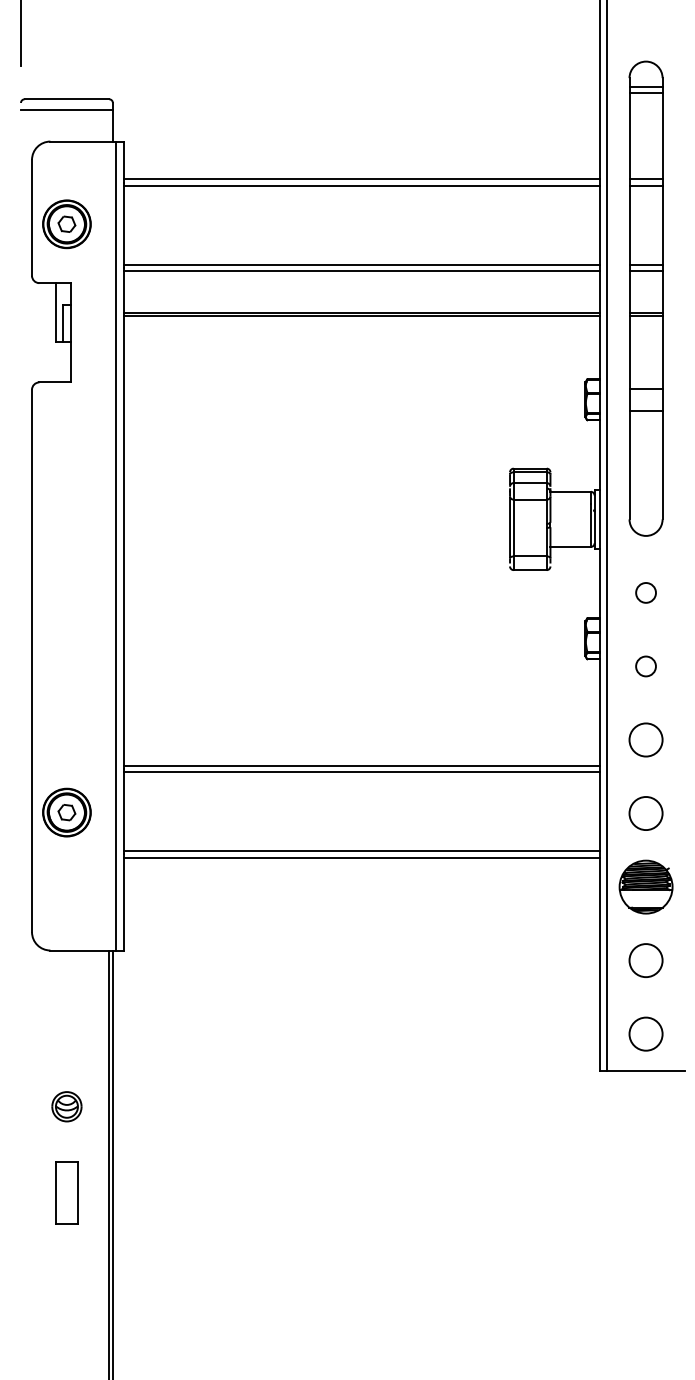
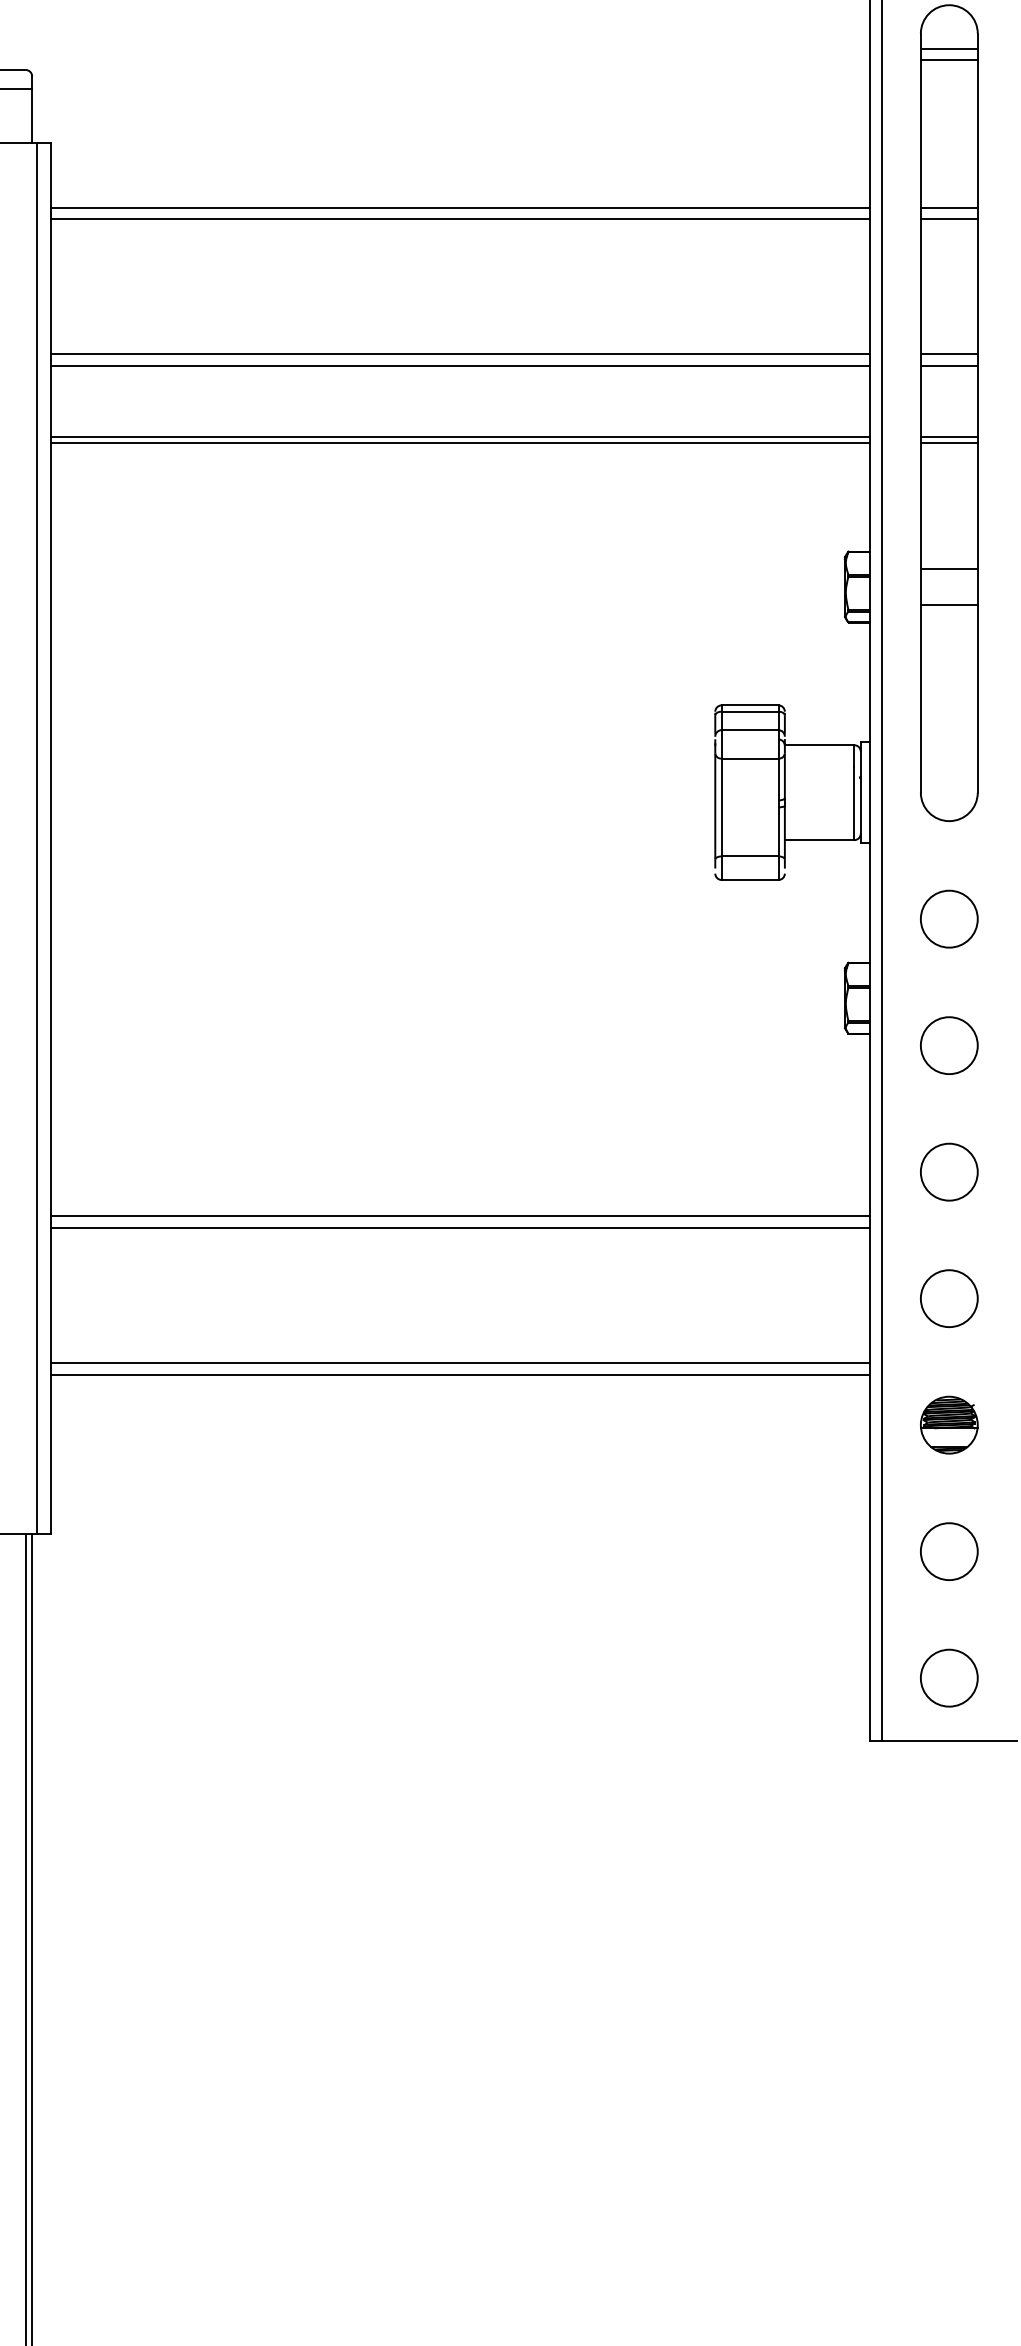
circle: (645, 592) -> (948, 918), size x1.67
circle: (645, 666) -> (948, 1045), size x1.67
part: (645, 886) -> (948, 1424), size x0.62

